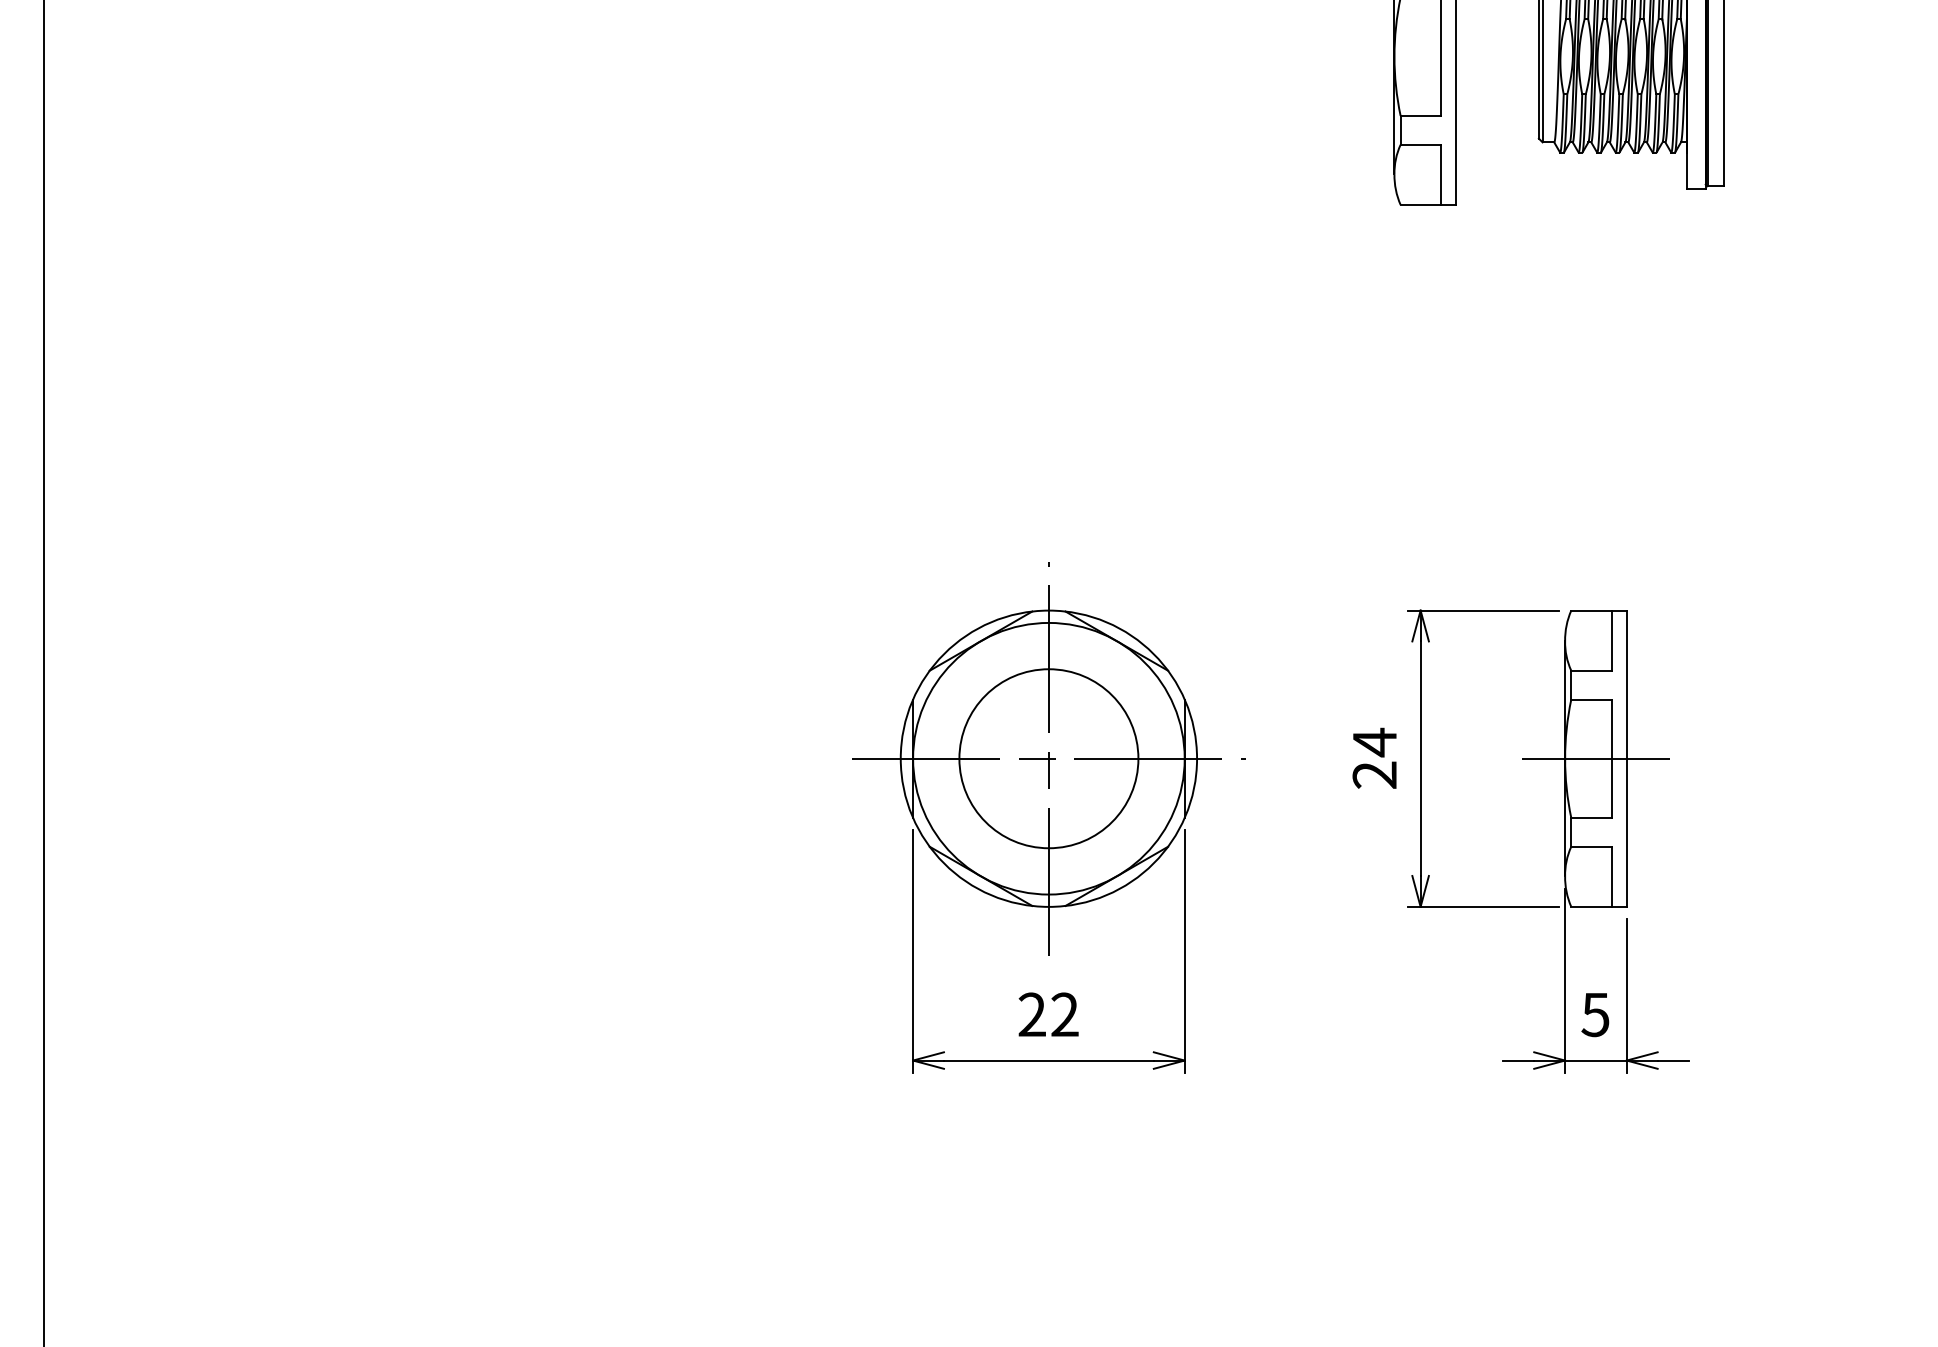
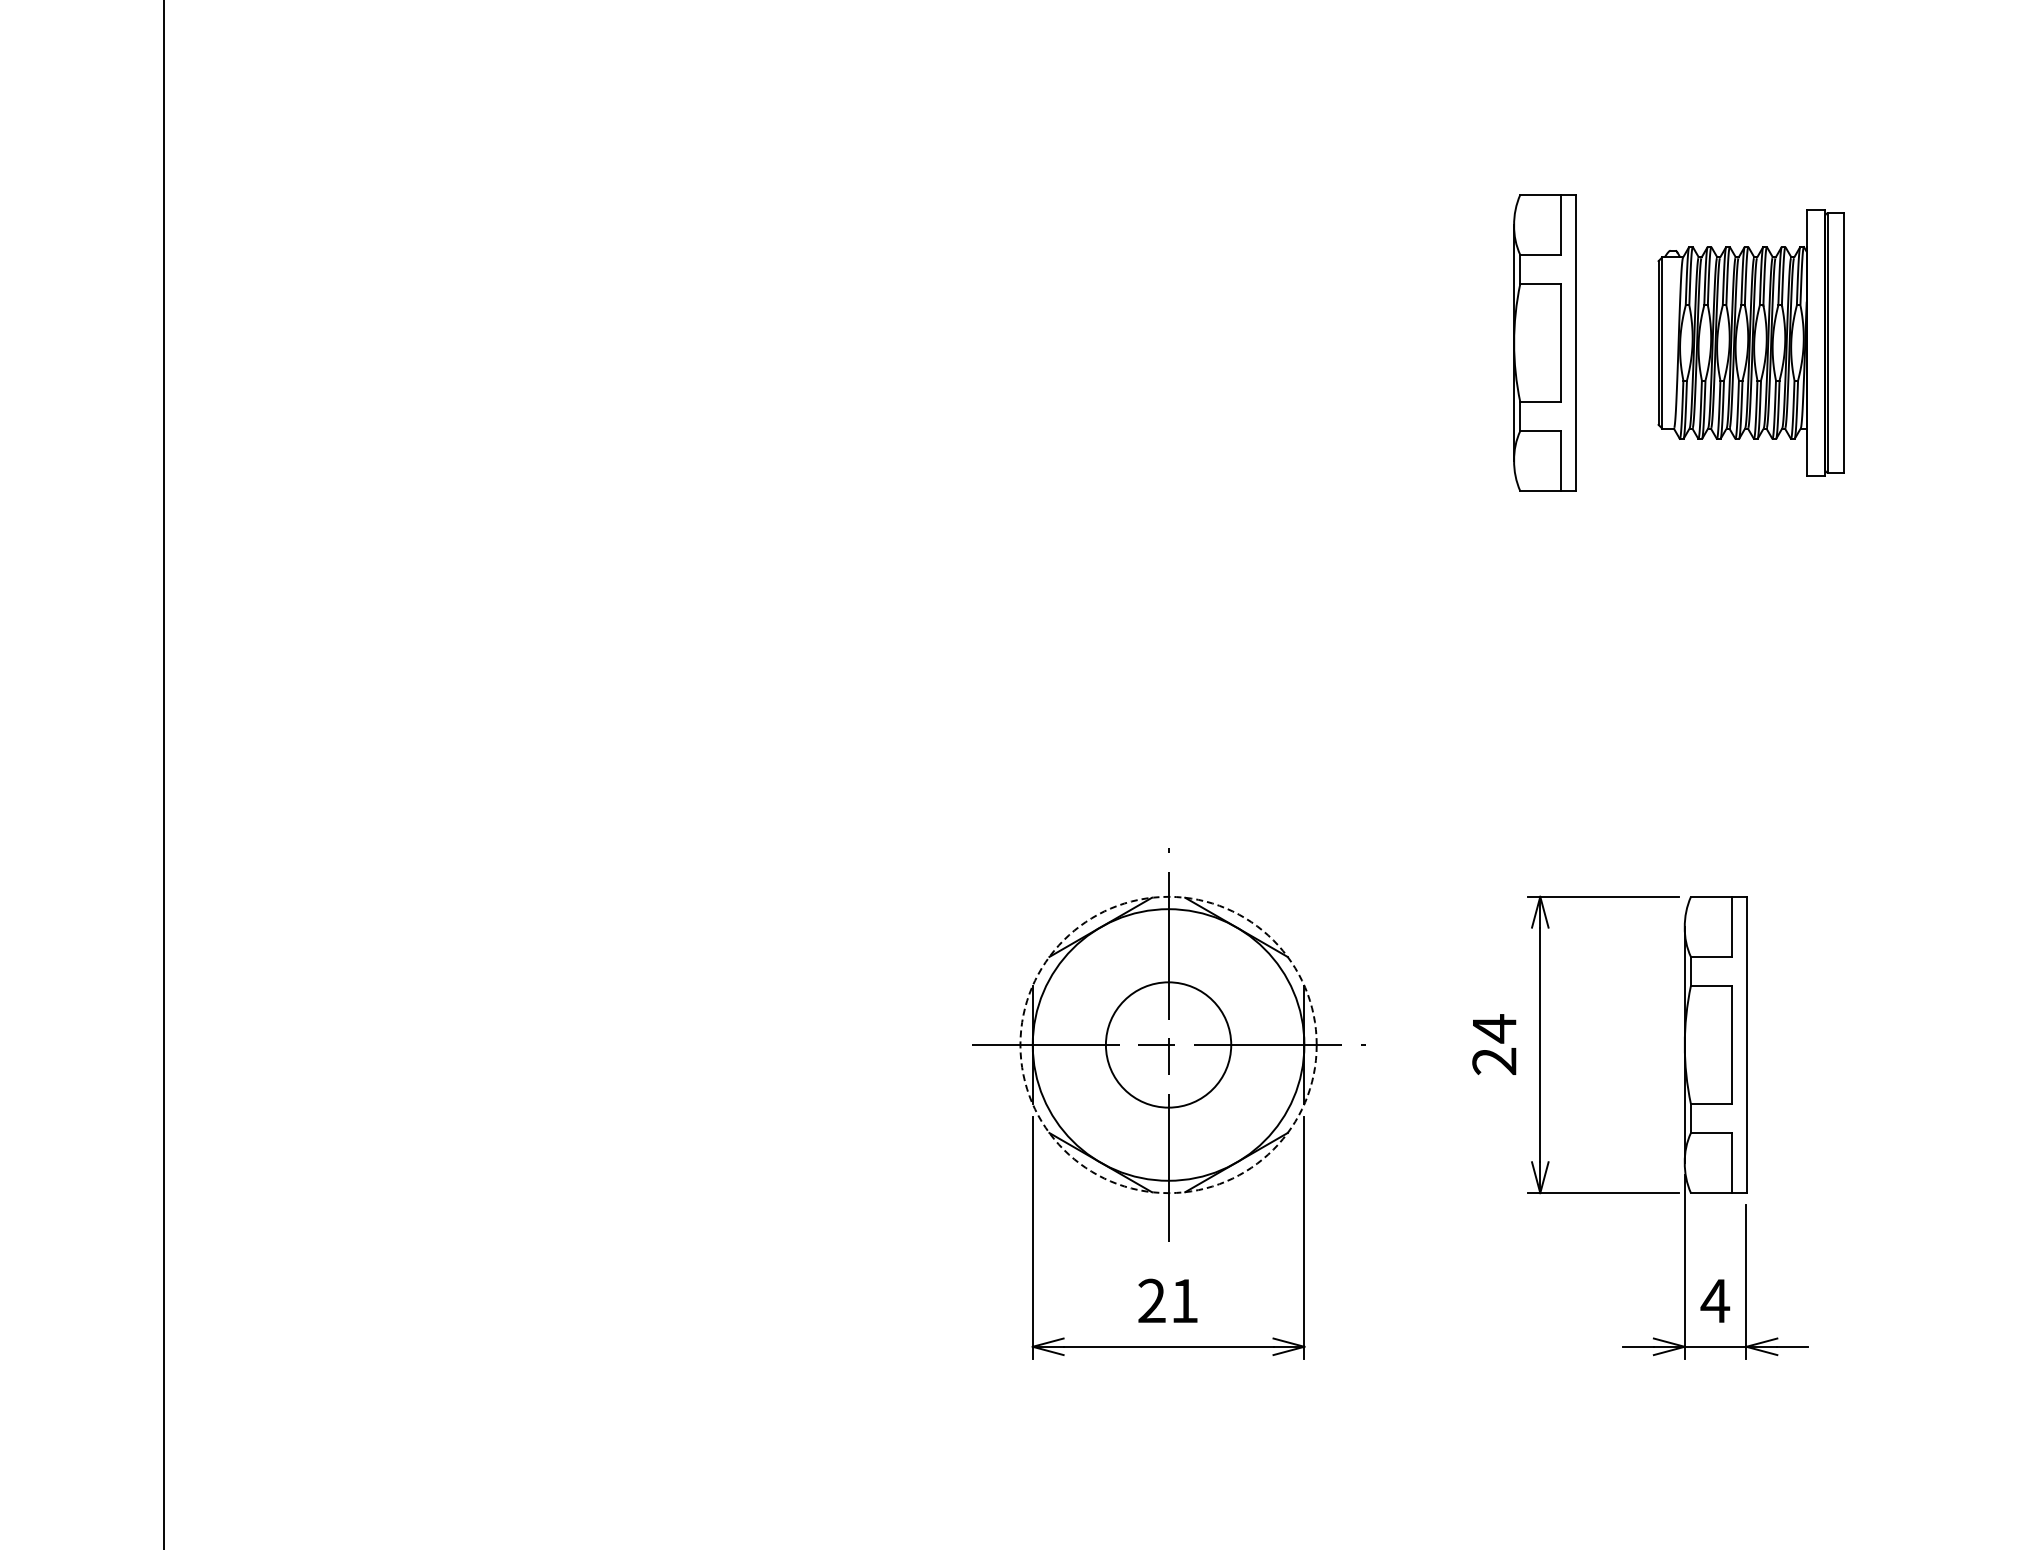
circle: (1048, 758) -> (1168, 1044), size x0.7
circle: (1048, 758) -> (1168, 1044), solid -> dashed
line: (1595, 758) -> (1715, 1044), removed
text: (1064, 1014) -> (1184, 1300), 22 -> 21
text: (1595, 1015) -> (1715, 1301), 5 -> 4

